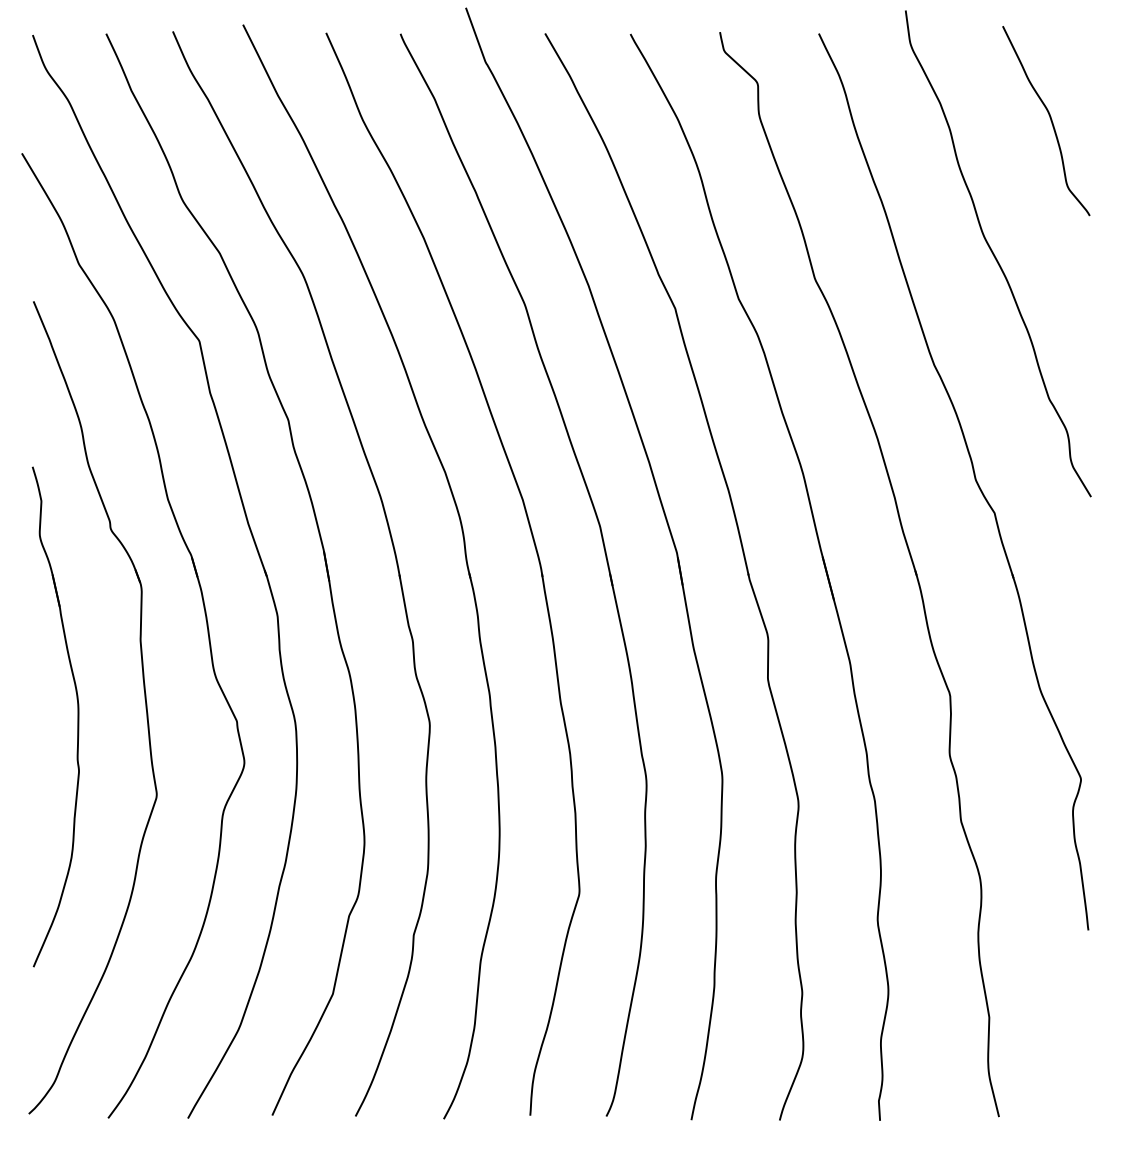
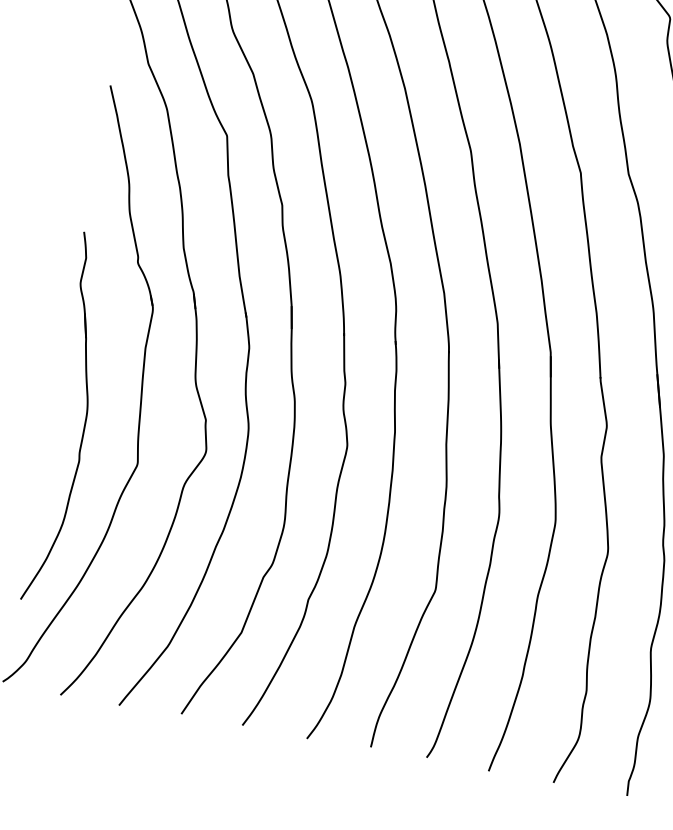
part: (77, 716) -> (85, 421), moved

